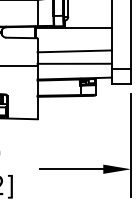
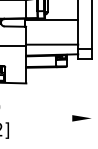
line: (75, 50) -> (52, 35), removed
line: (130, 145) -> (91, 101), removed
line: (72, 169) -> (50, 118), removed

